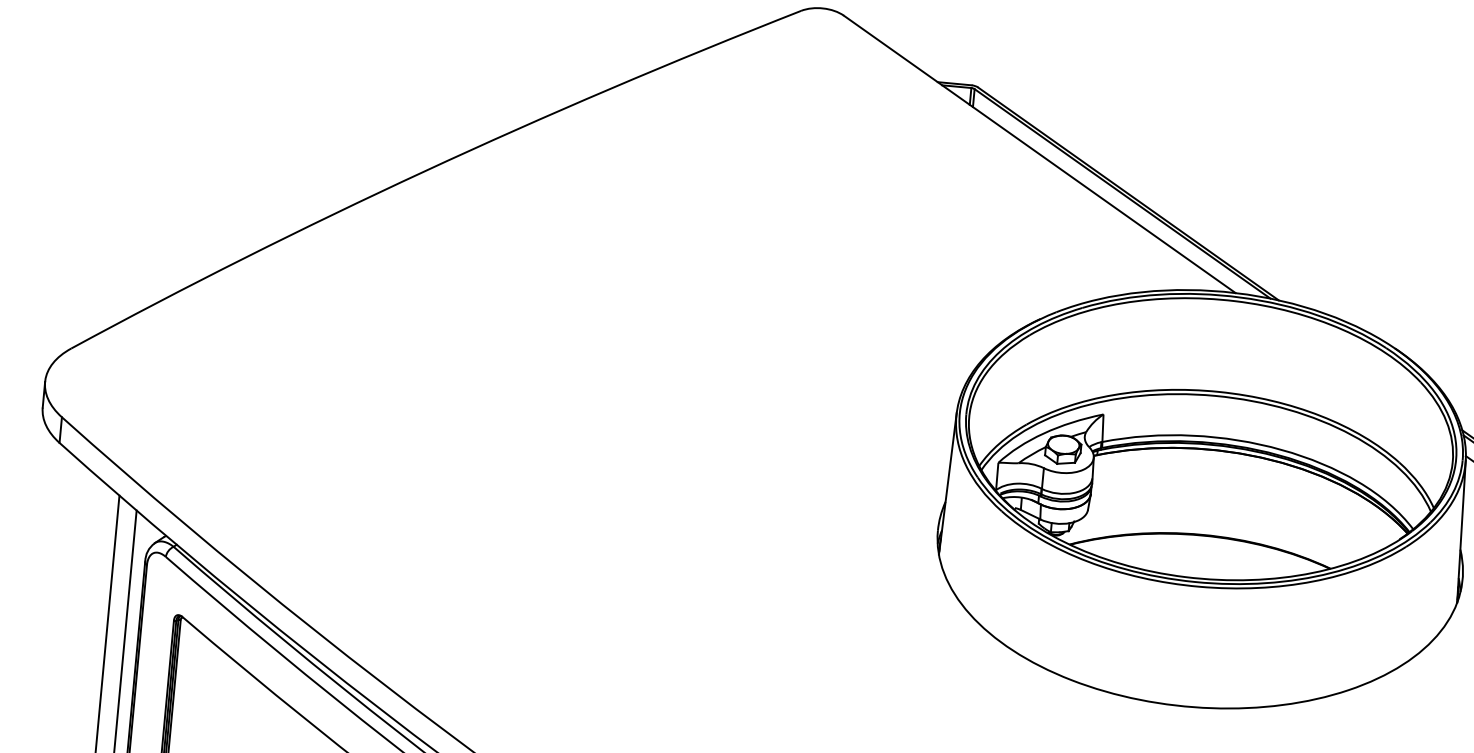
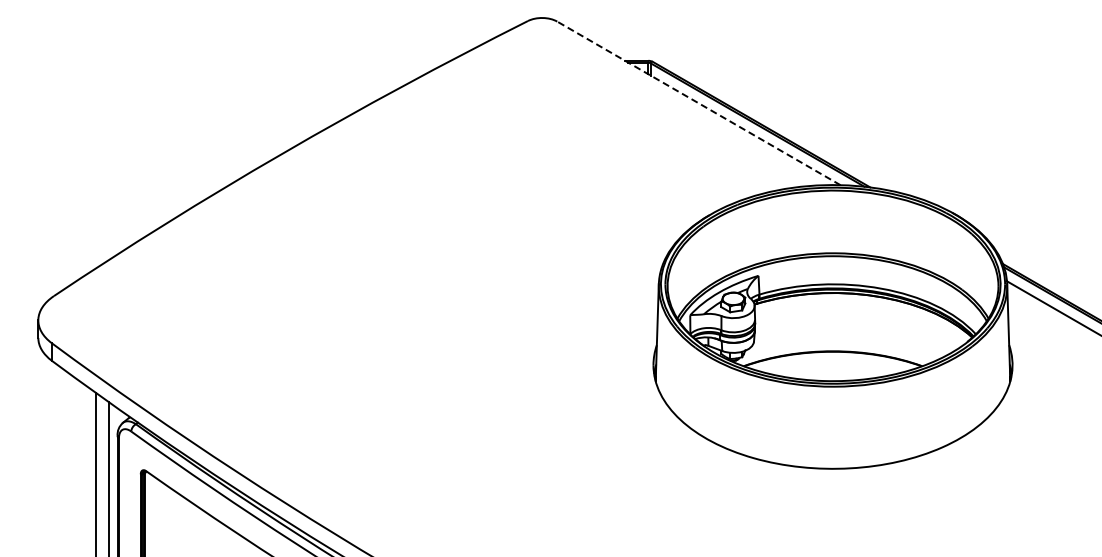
line: (1039, 154) -> (698, 103), solid -> dashed

